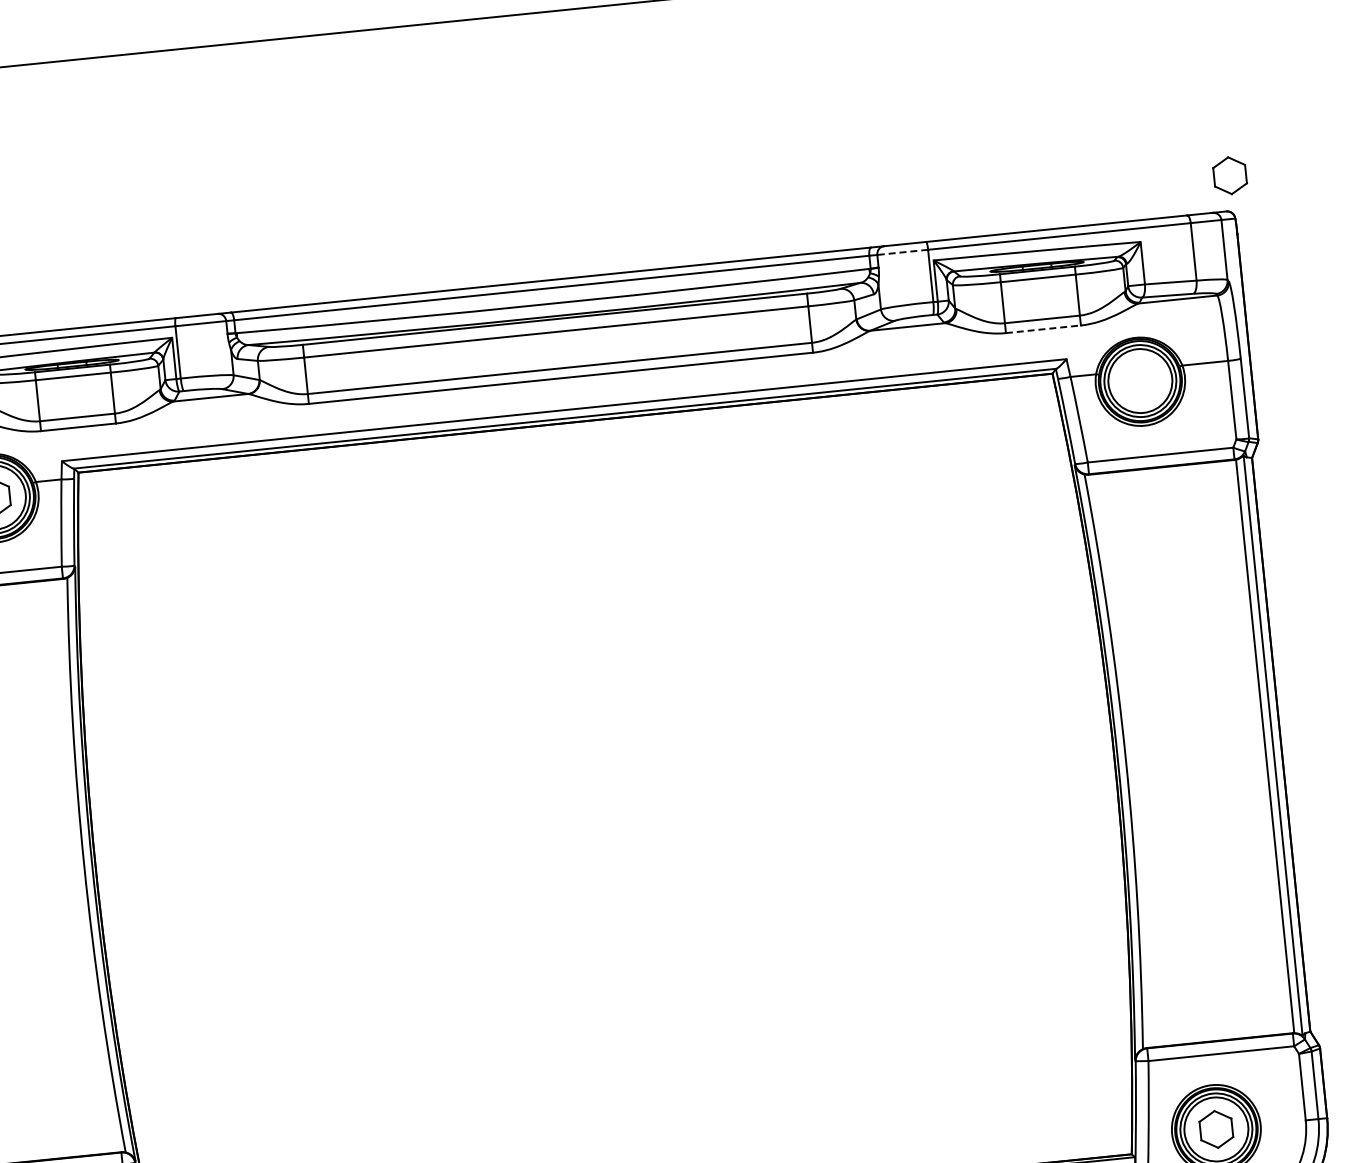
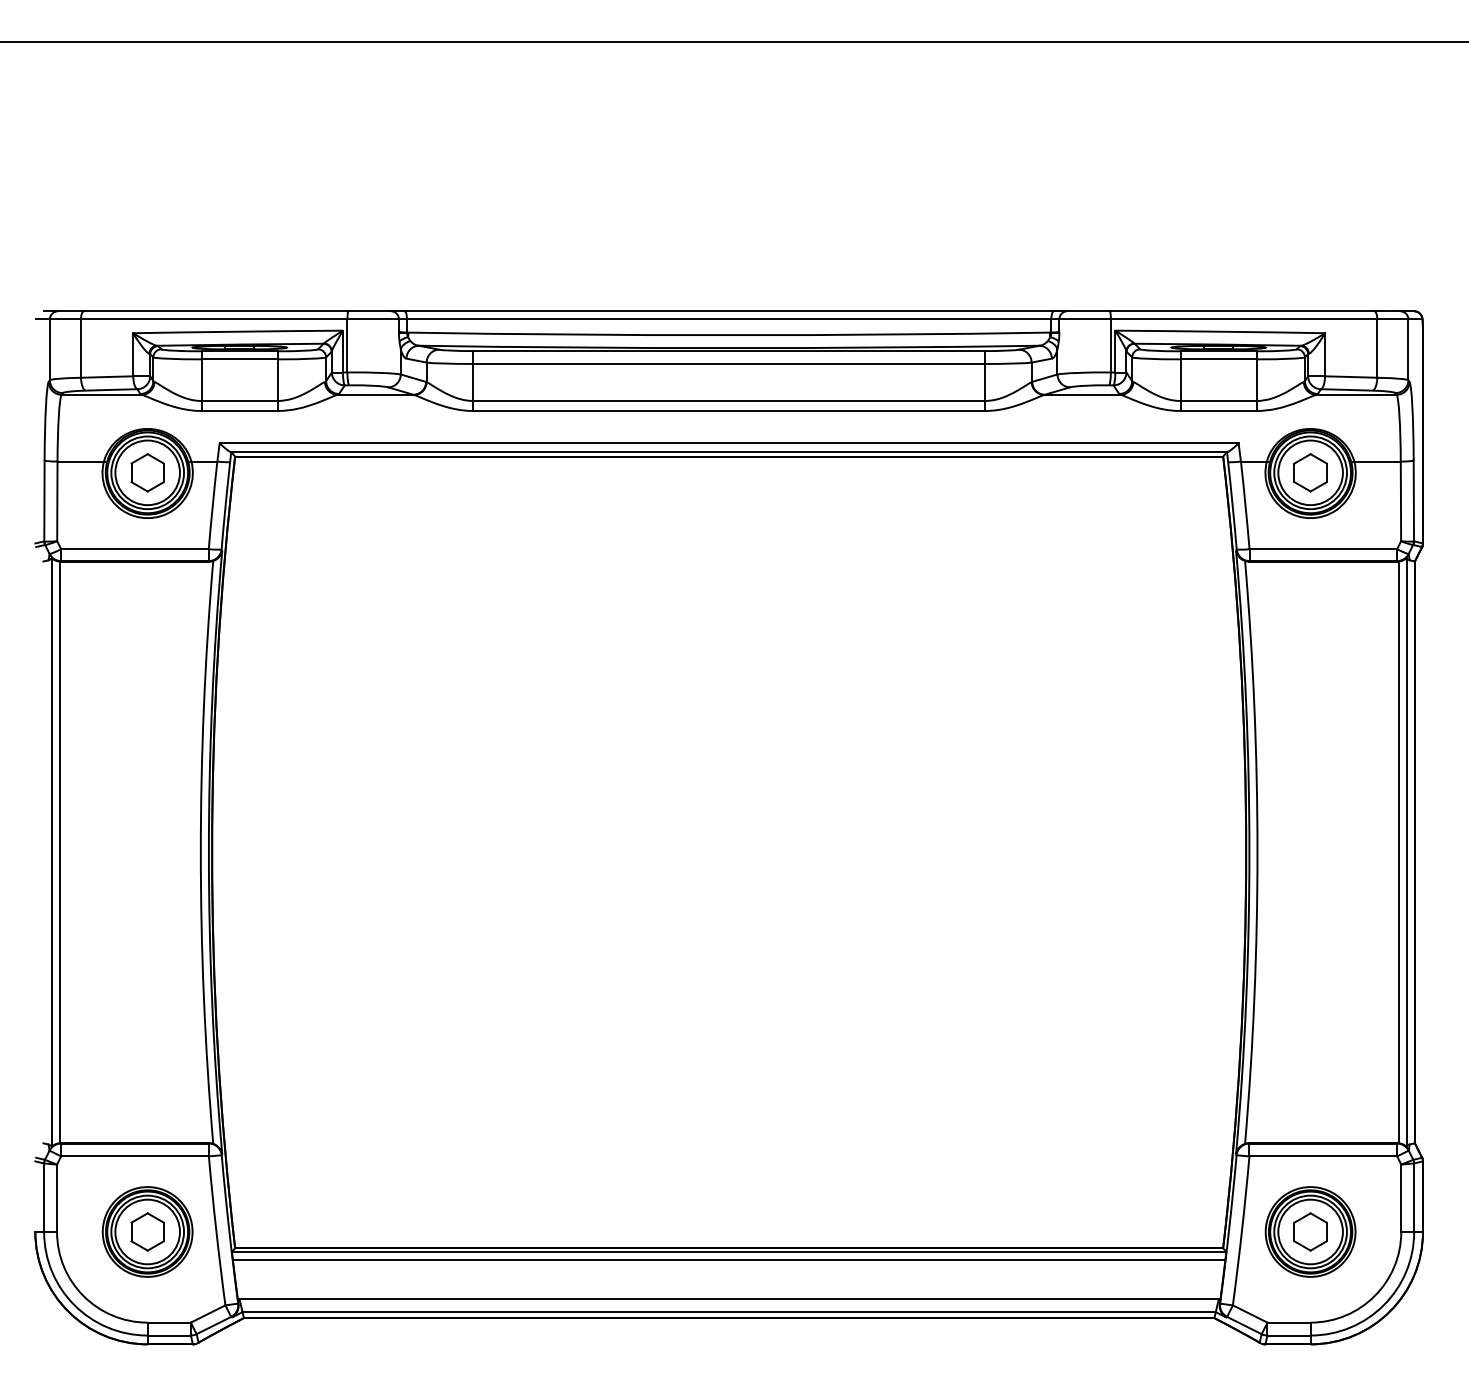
part: (1229, 175) -> (1310, 472), moved
line: (903, 252) -> (1085, 319), dashed -> solid
line: (1044, 328) -> (1219, 410), dashed -> solid

